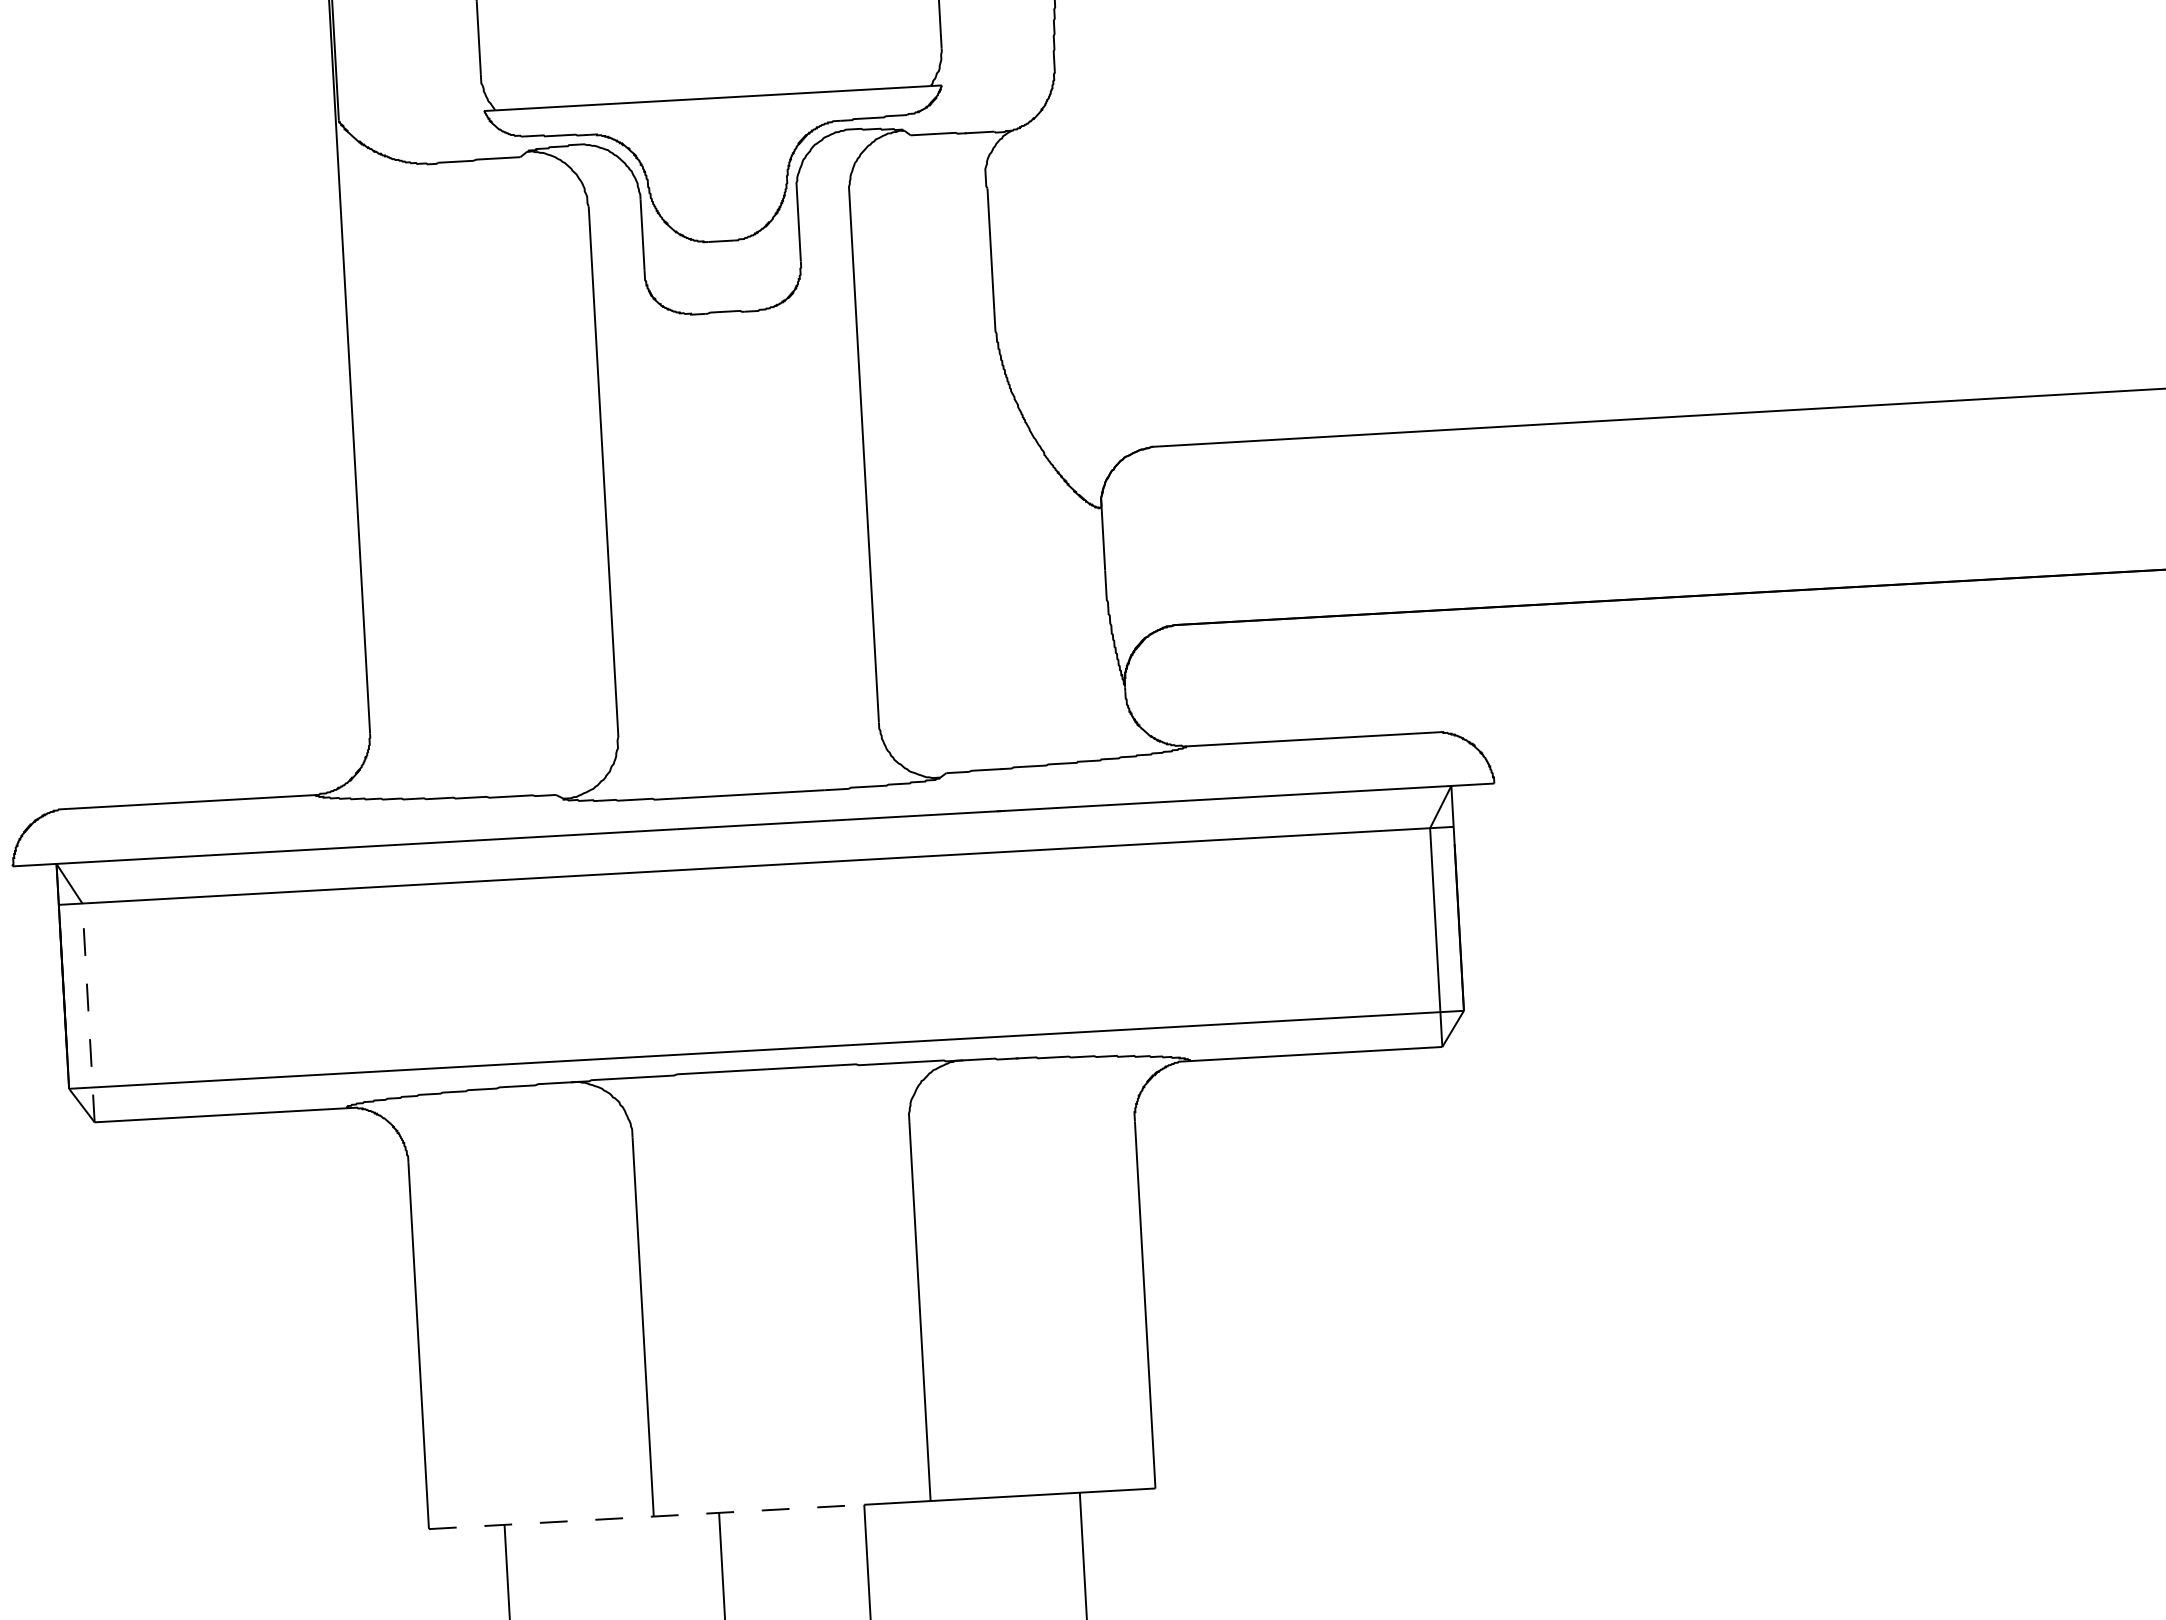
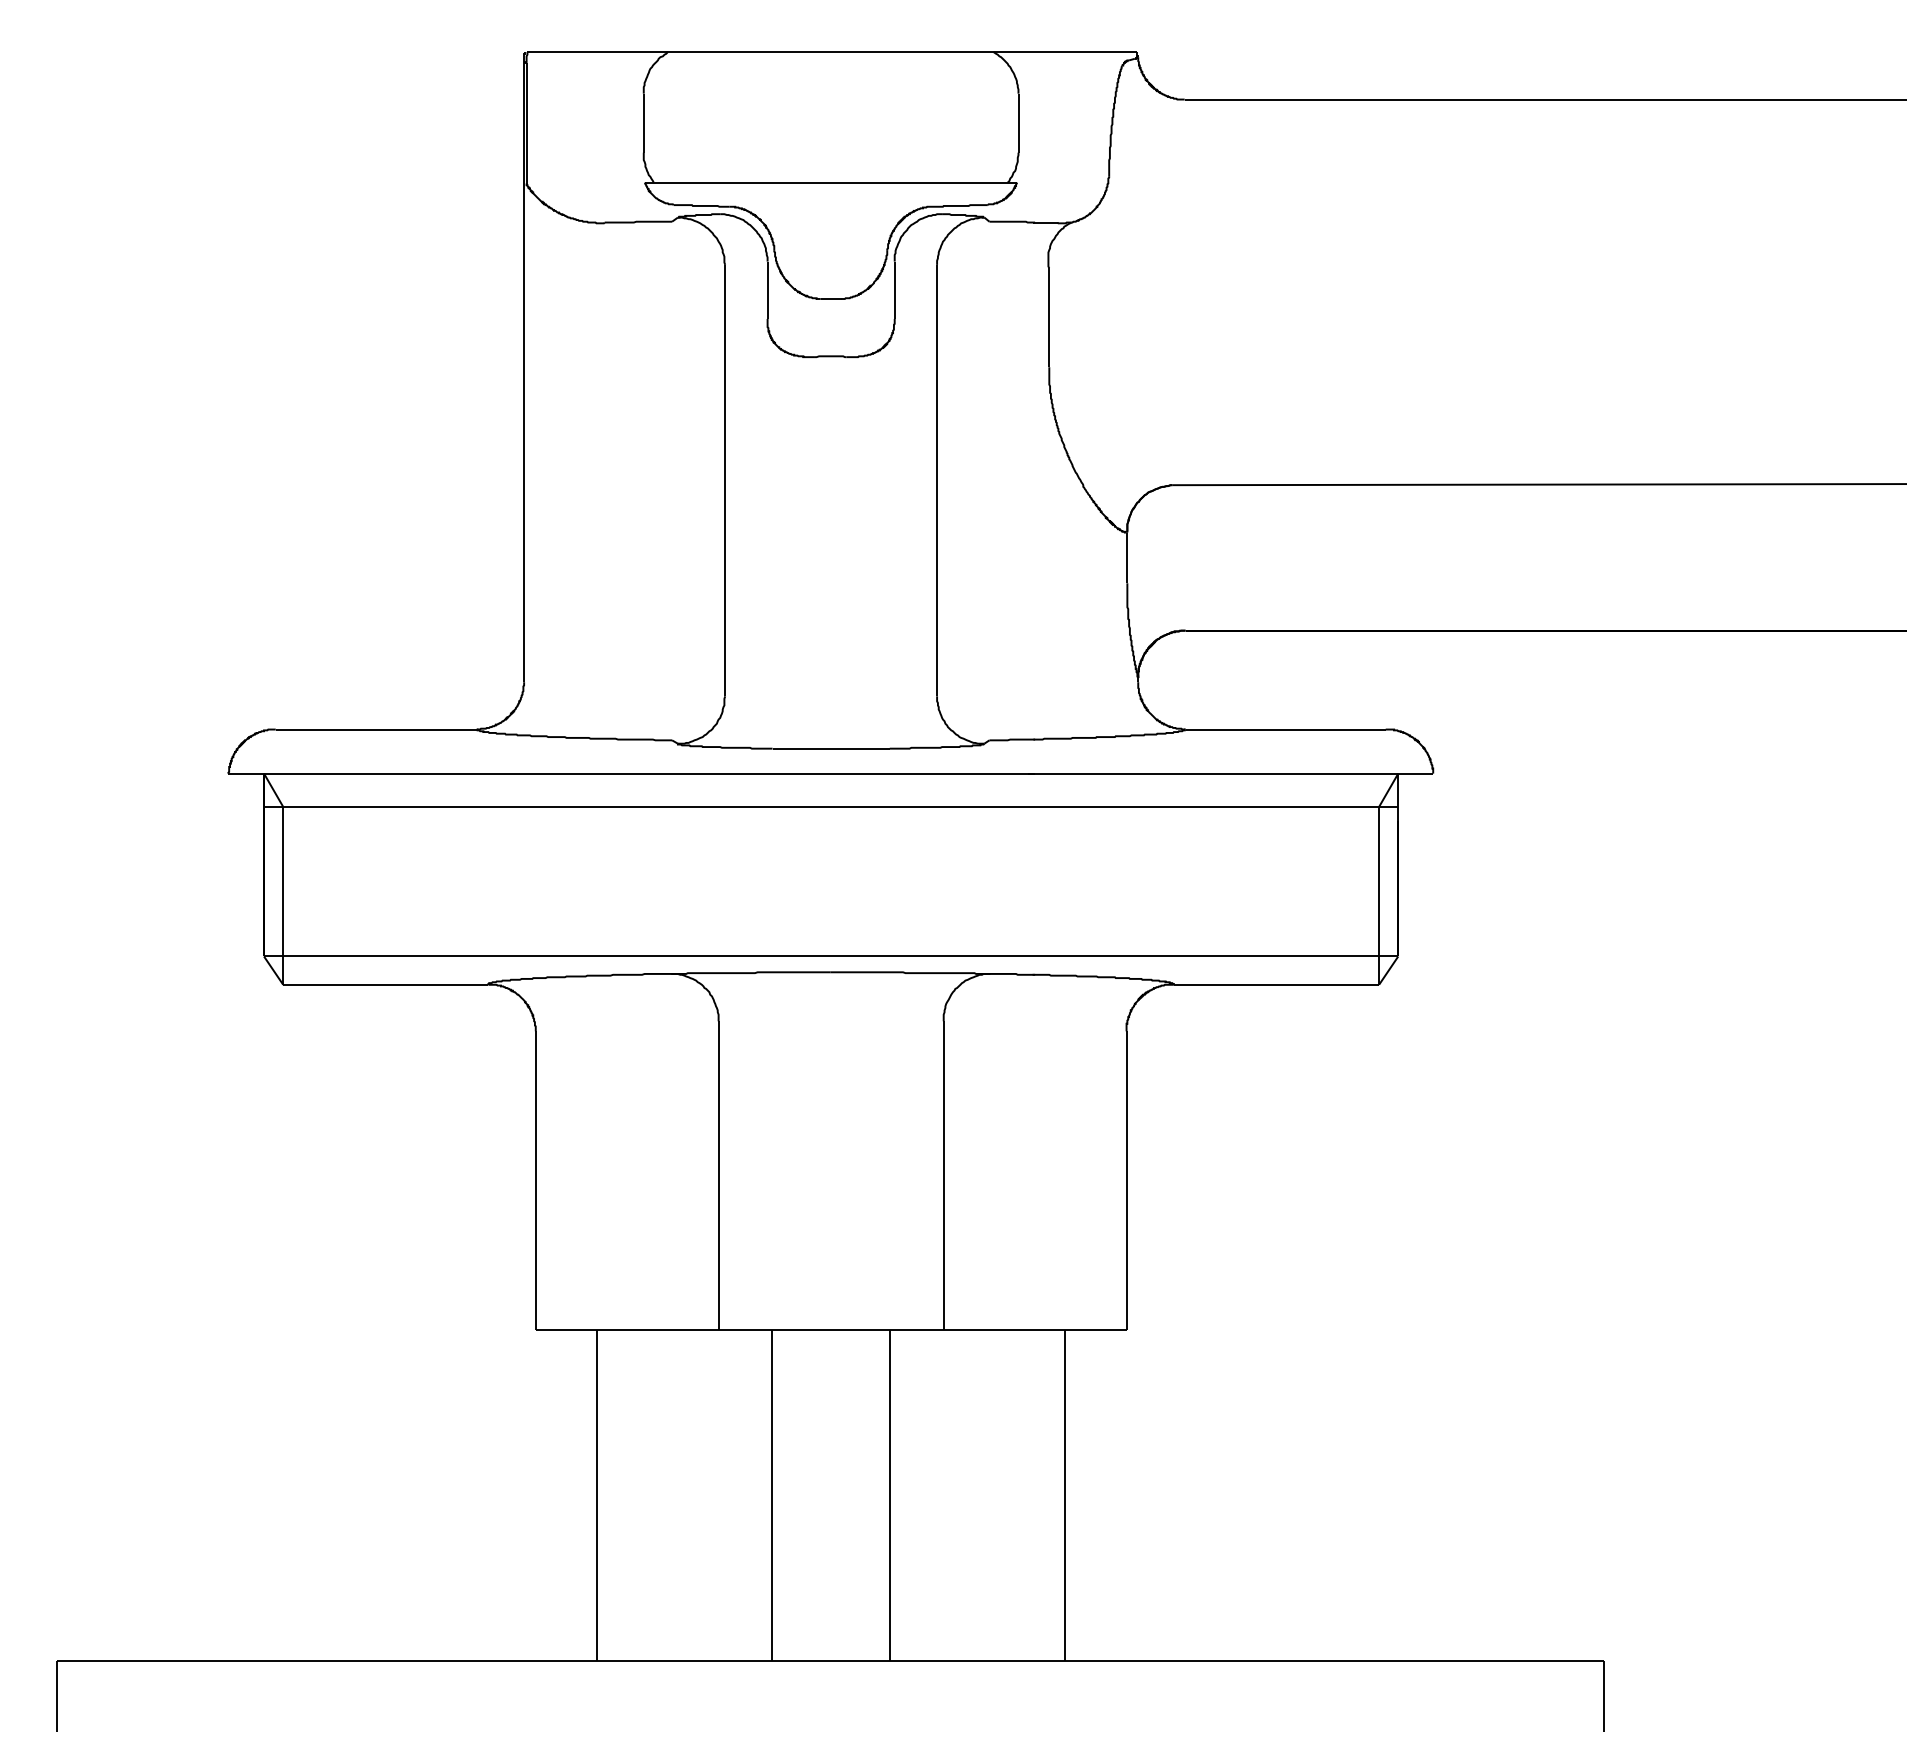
line: (88, 1012) -> (283, 895), dashed -> solid
line: (646, 1516) -> (712, 1329), dashed -> solid

